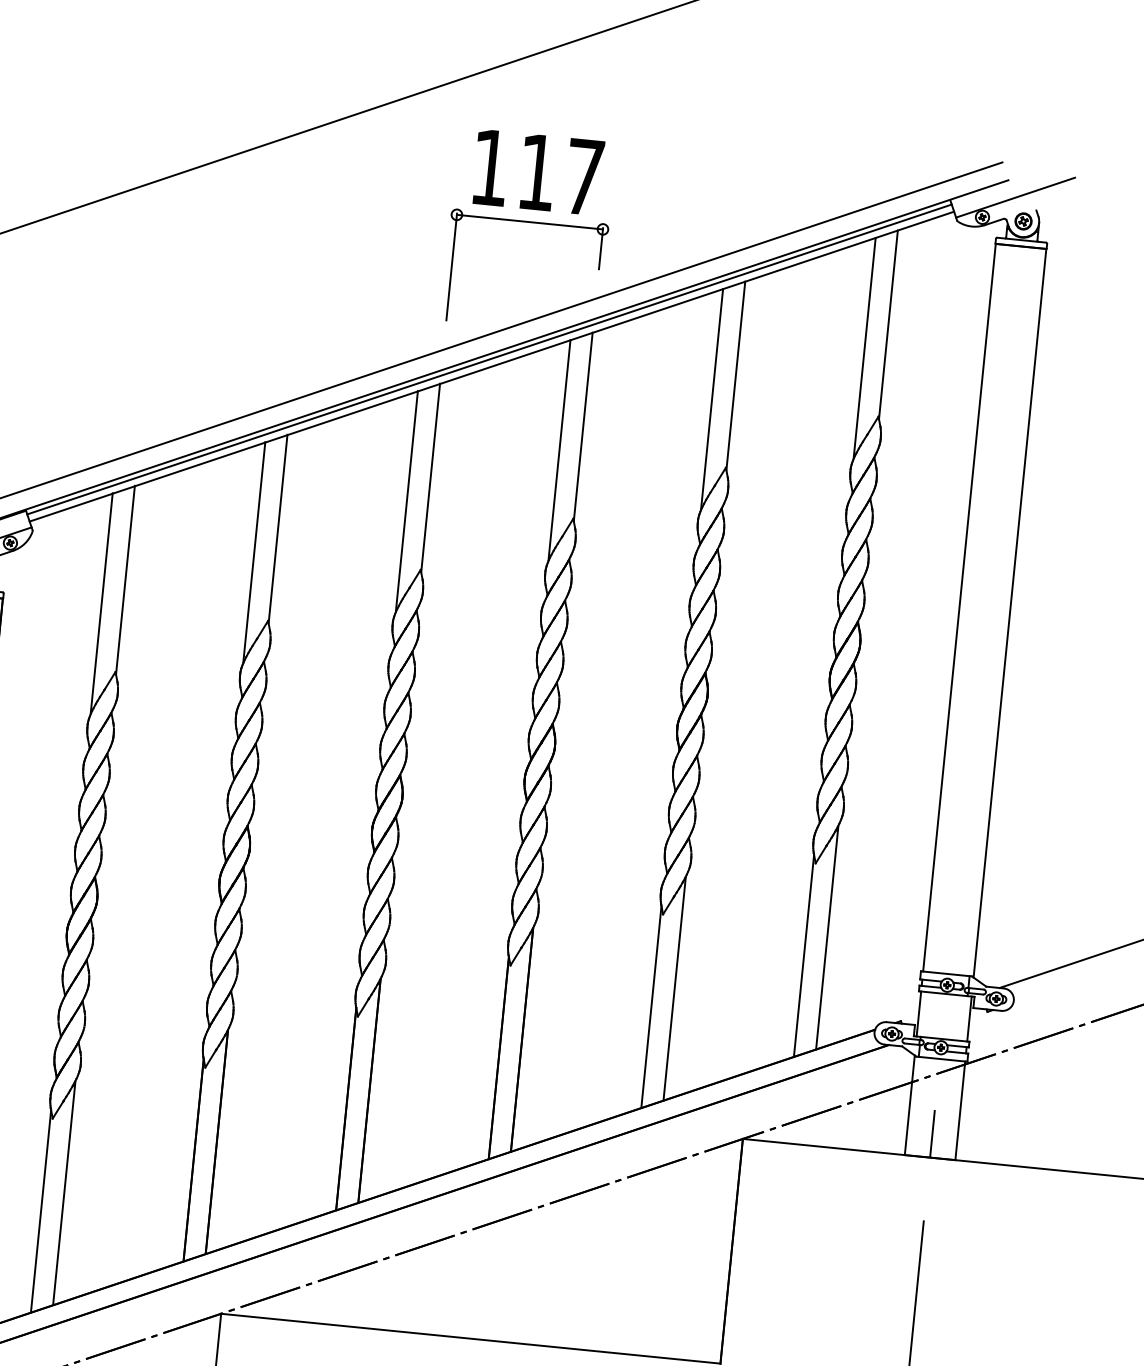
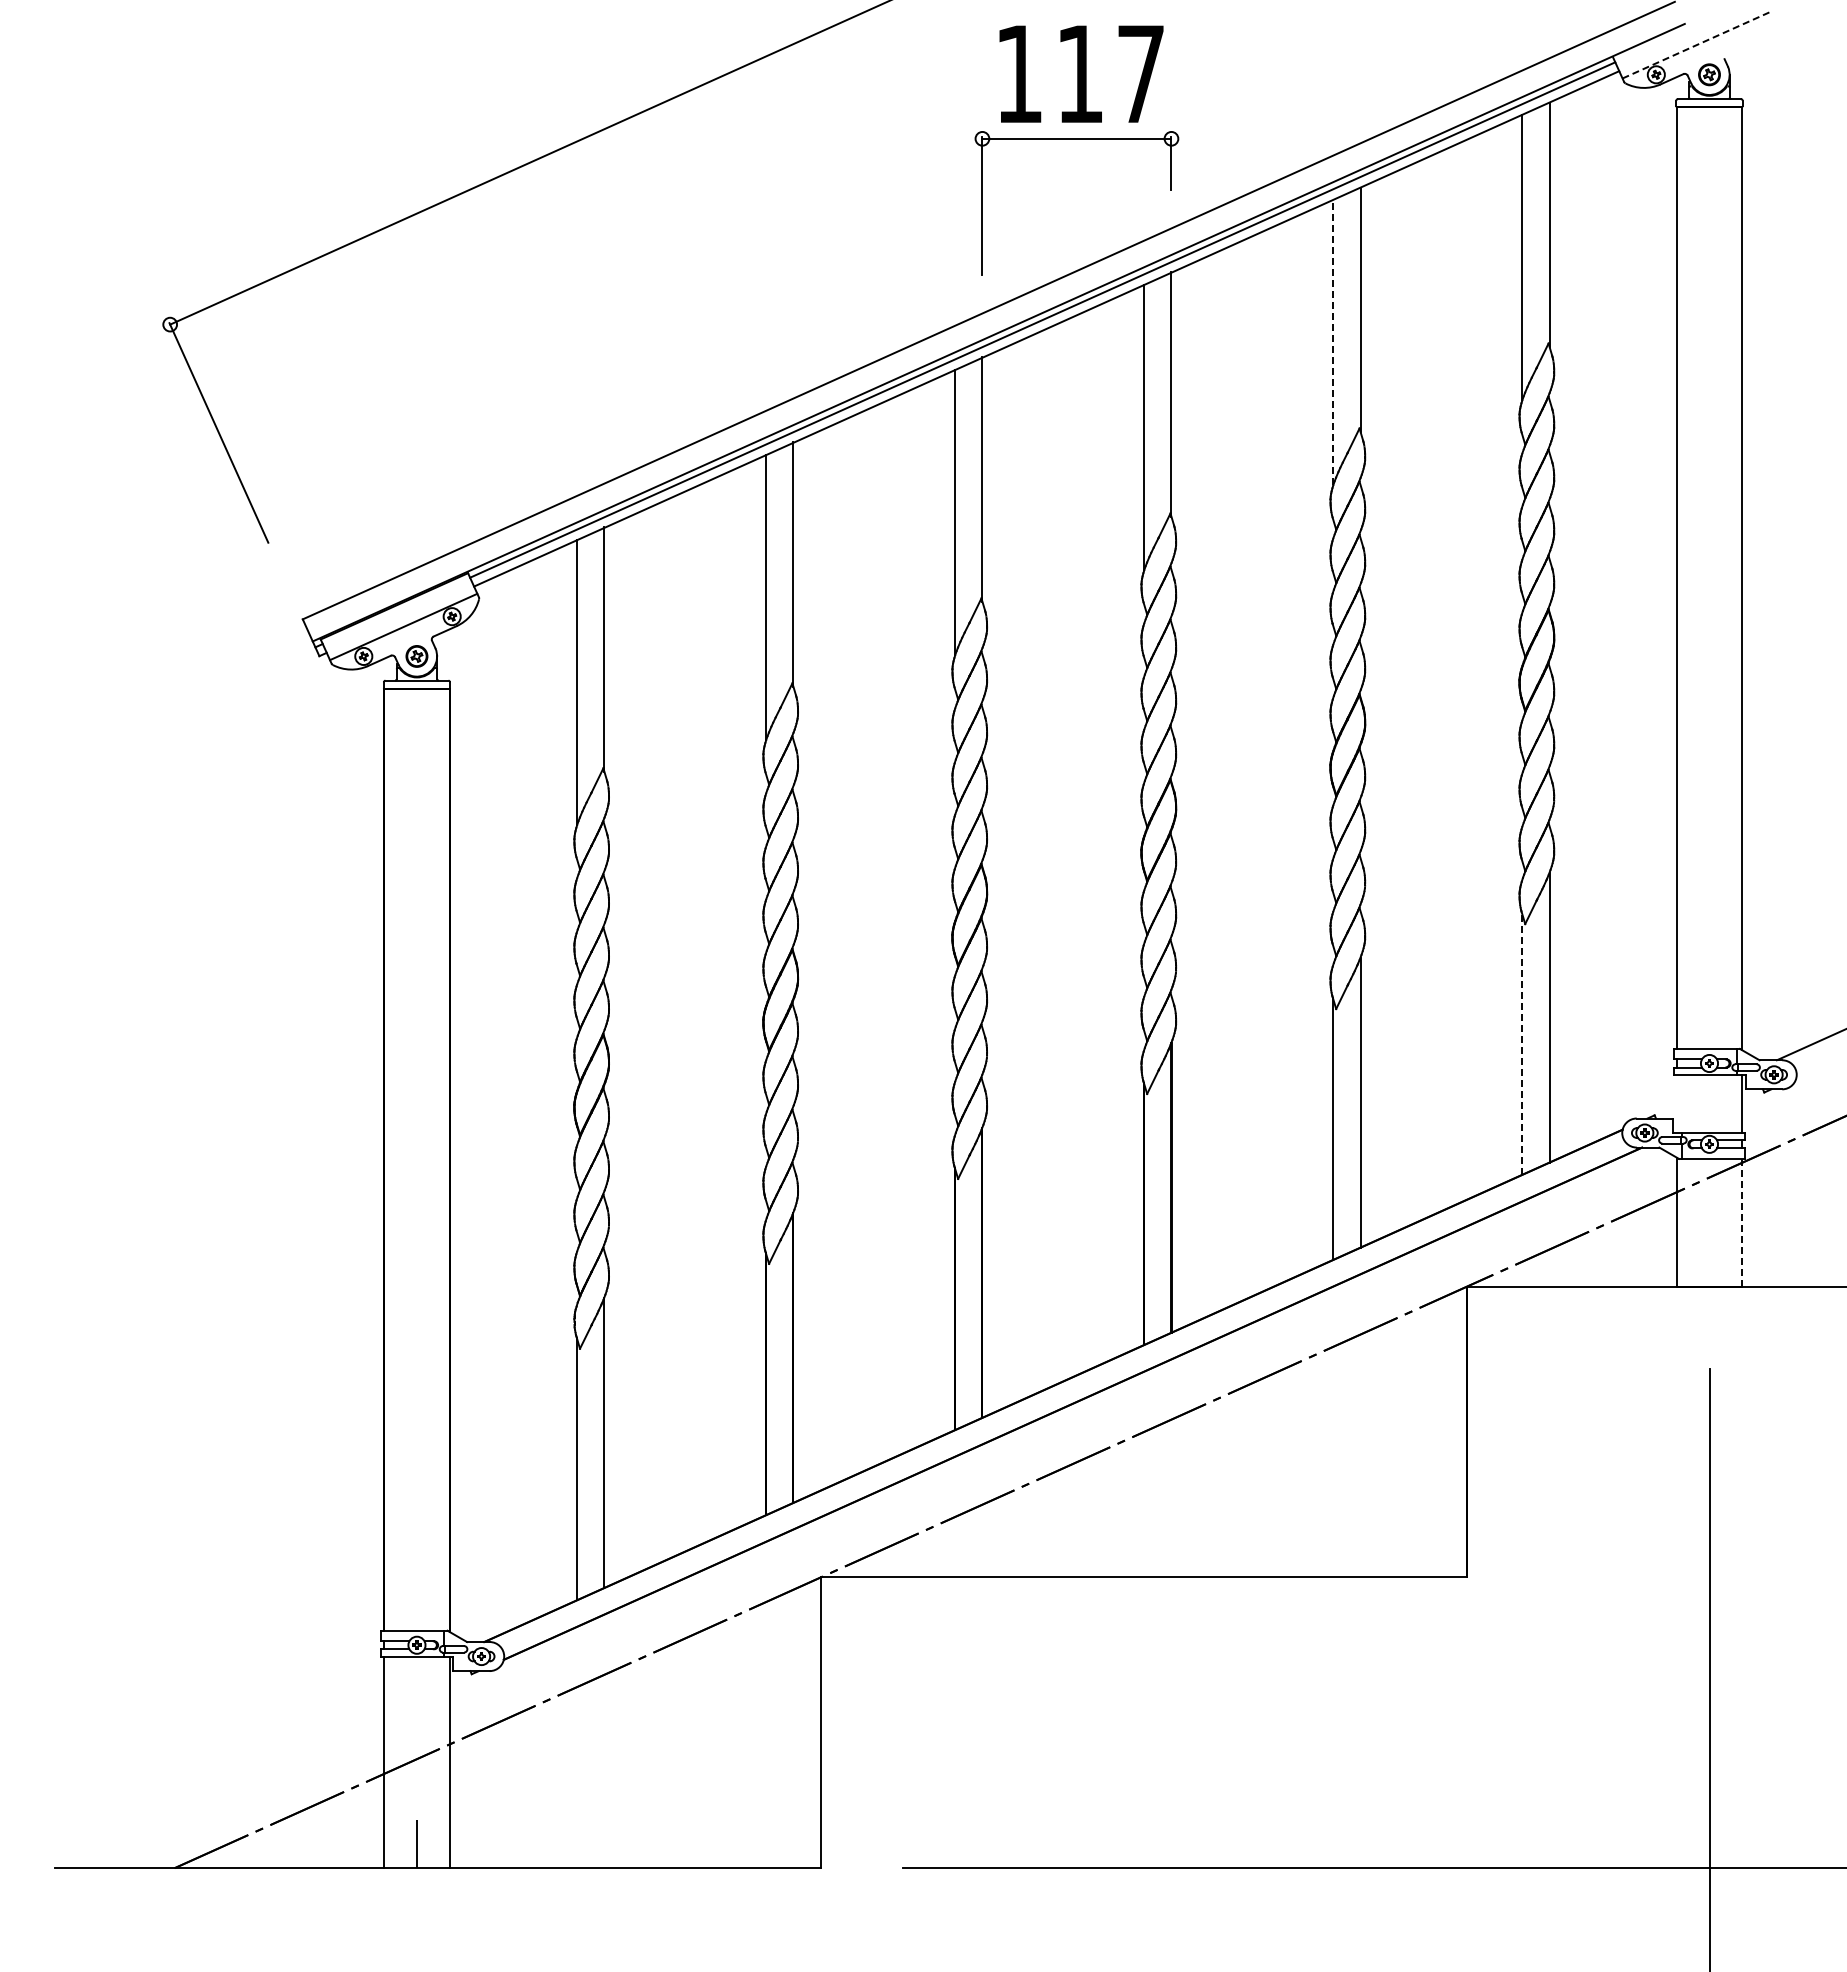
line: (1015, 197) -> (1696, 45), solid -> dashed
line: (712, 399) -> (1333, 342), solid -> dashed
line: (804, 956) -> (1522, 1044), solid -> dashed
line: (918, 1013) -> (1676, 1103), removed
line: (960, 1110) -> (1742, 1222), solid -> dashed
line: (932, 1133) -> (1709, 1255), removed

